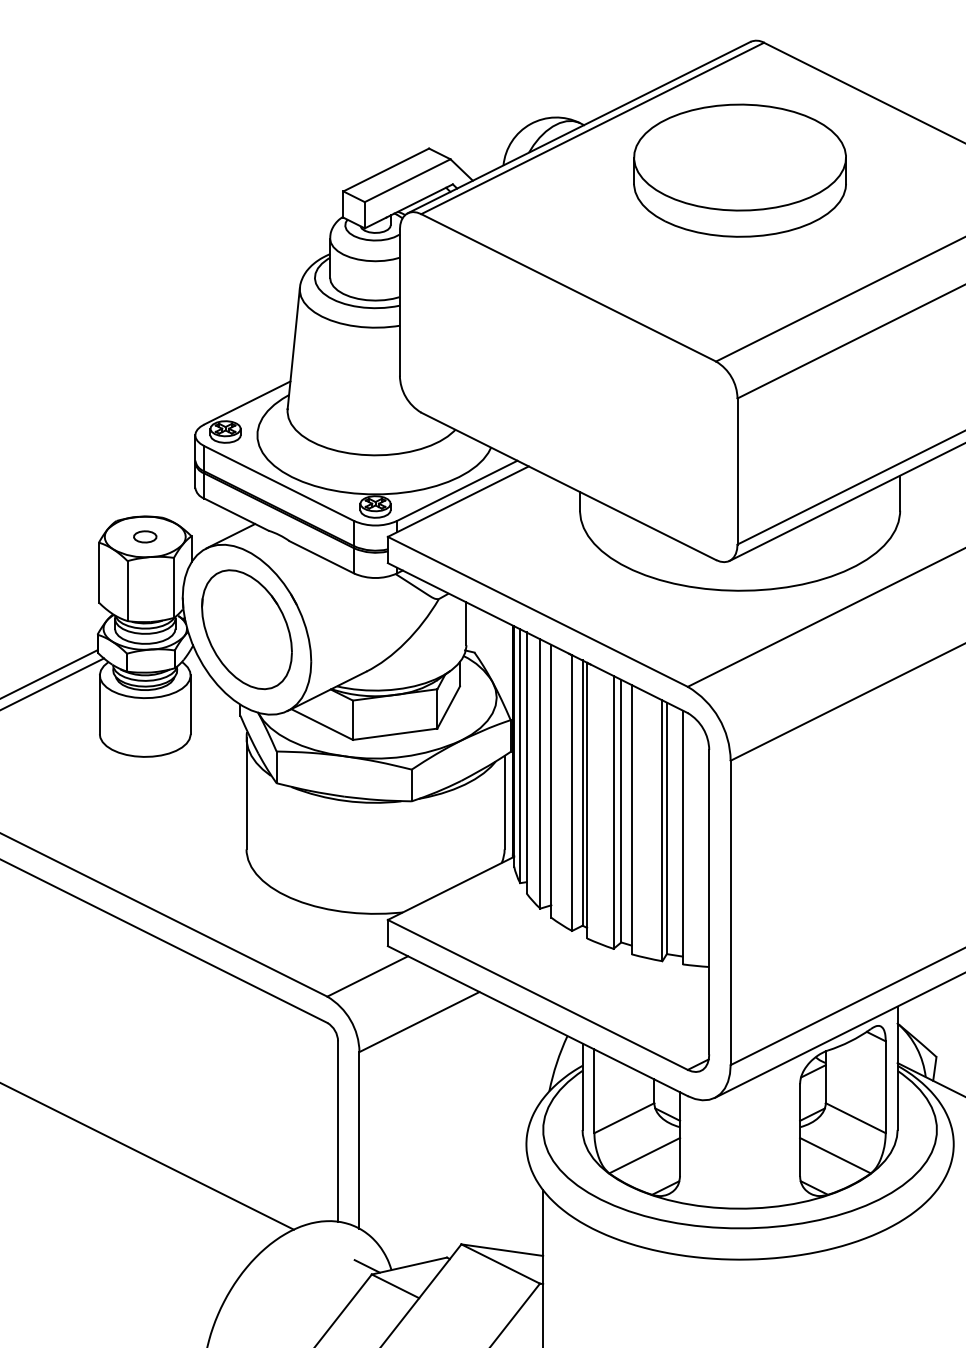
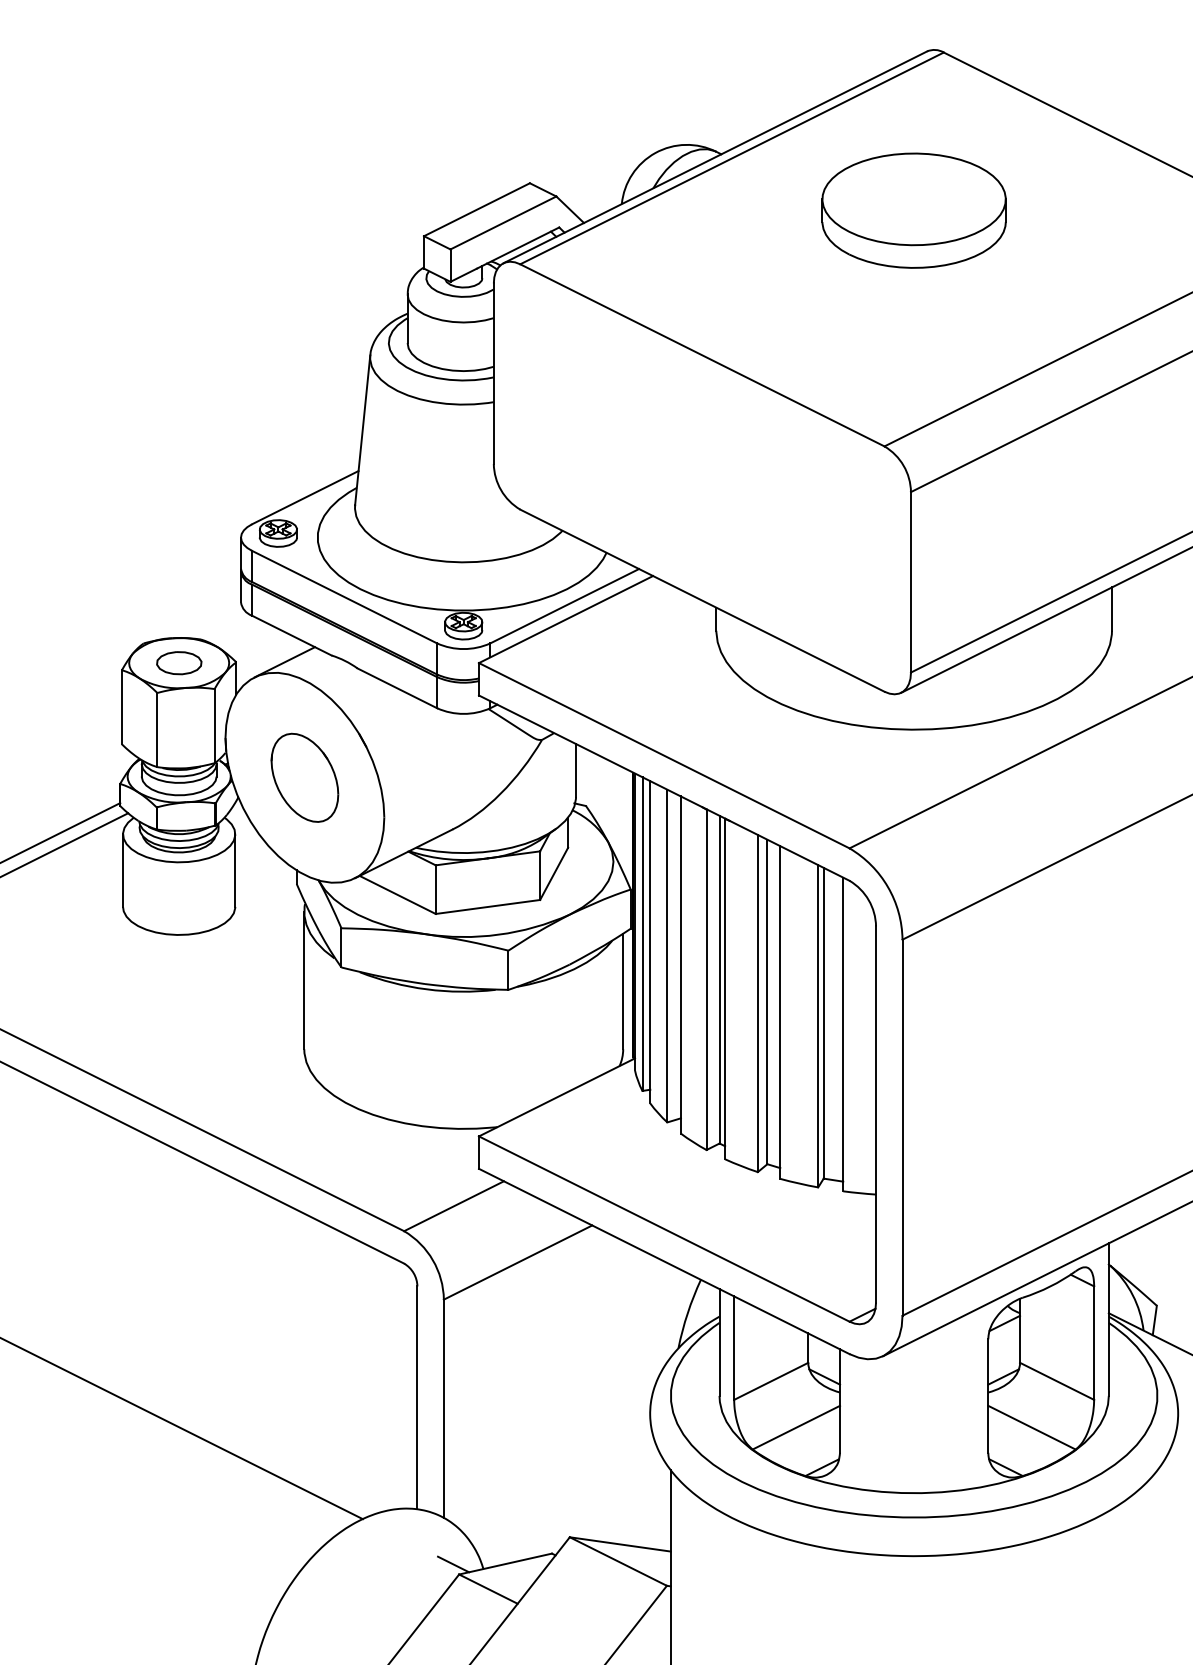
part: (739, 170) -> (913, 210), size x0.7
part: (144, 536) -> (178, 662), size x1.6
part: (246, 629) -> (304, 777), size x0.6

